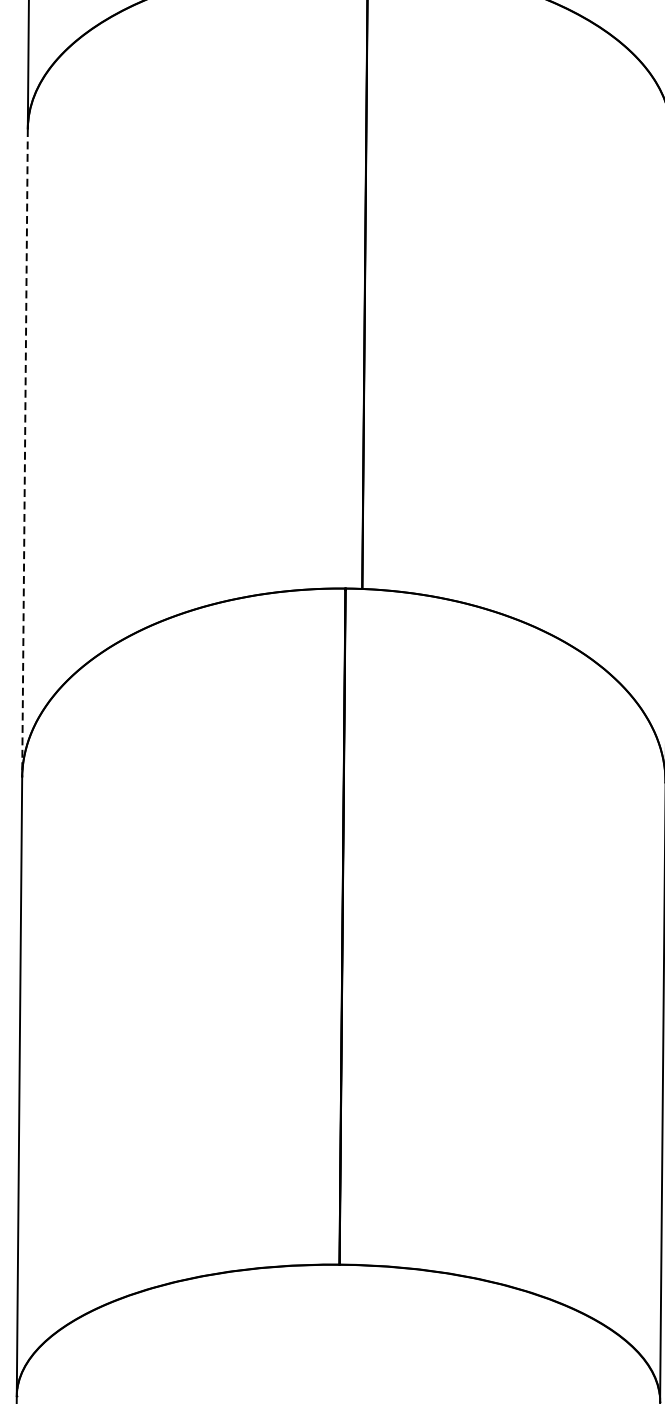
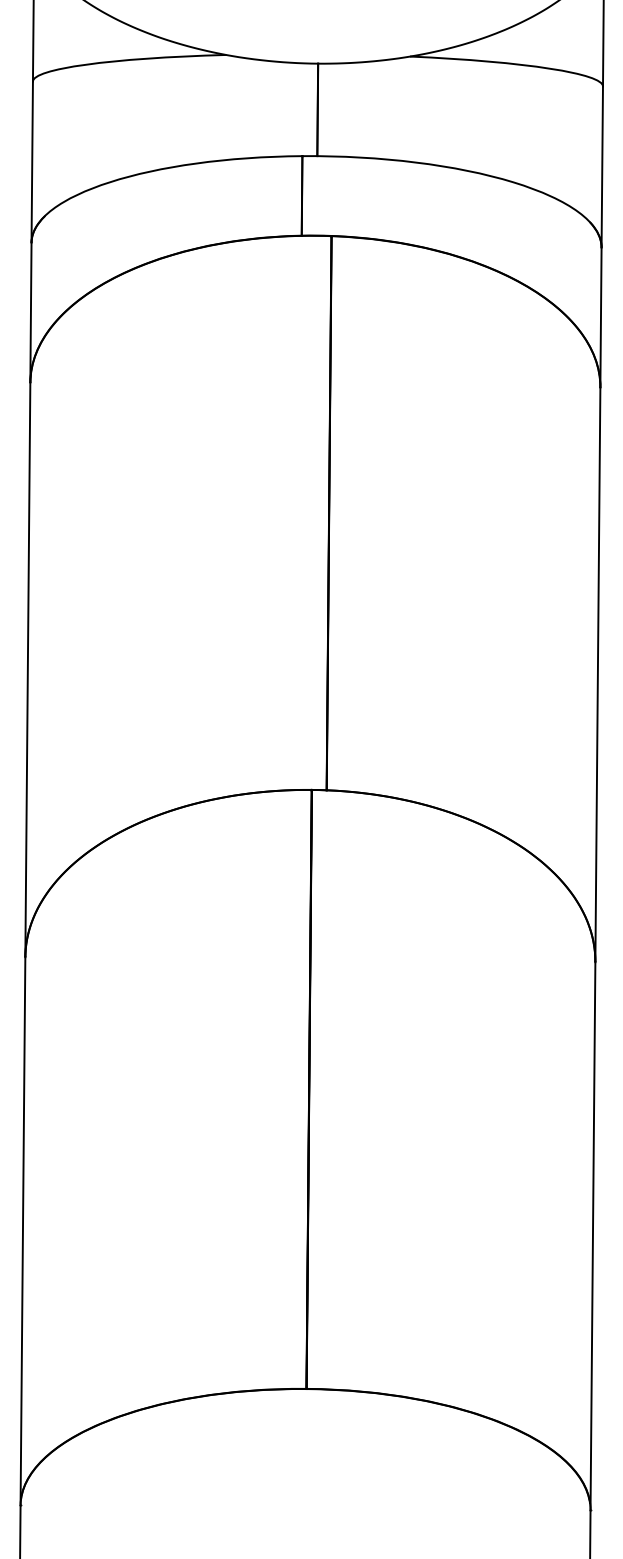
line: (24, 453) -> (27, 670), dashed -> solid

